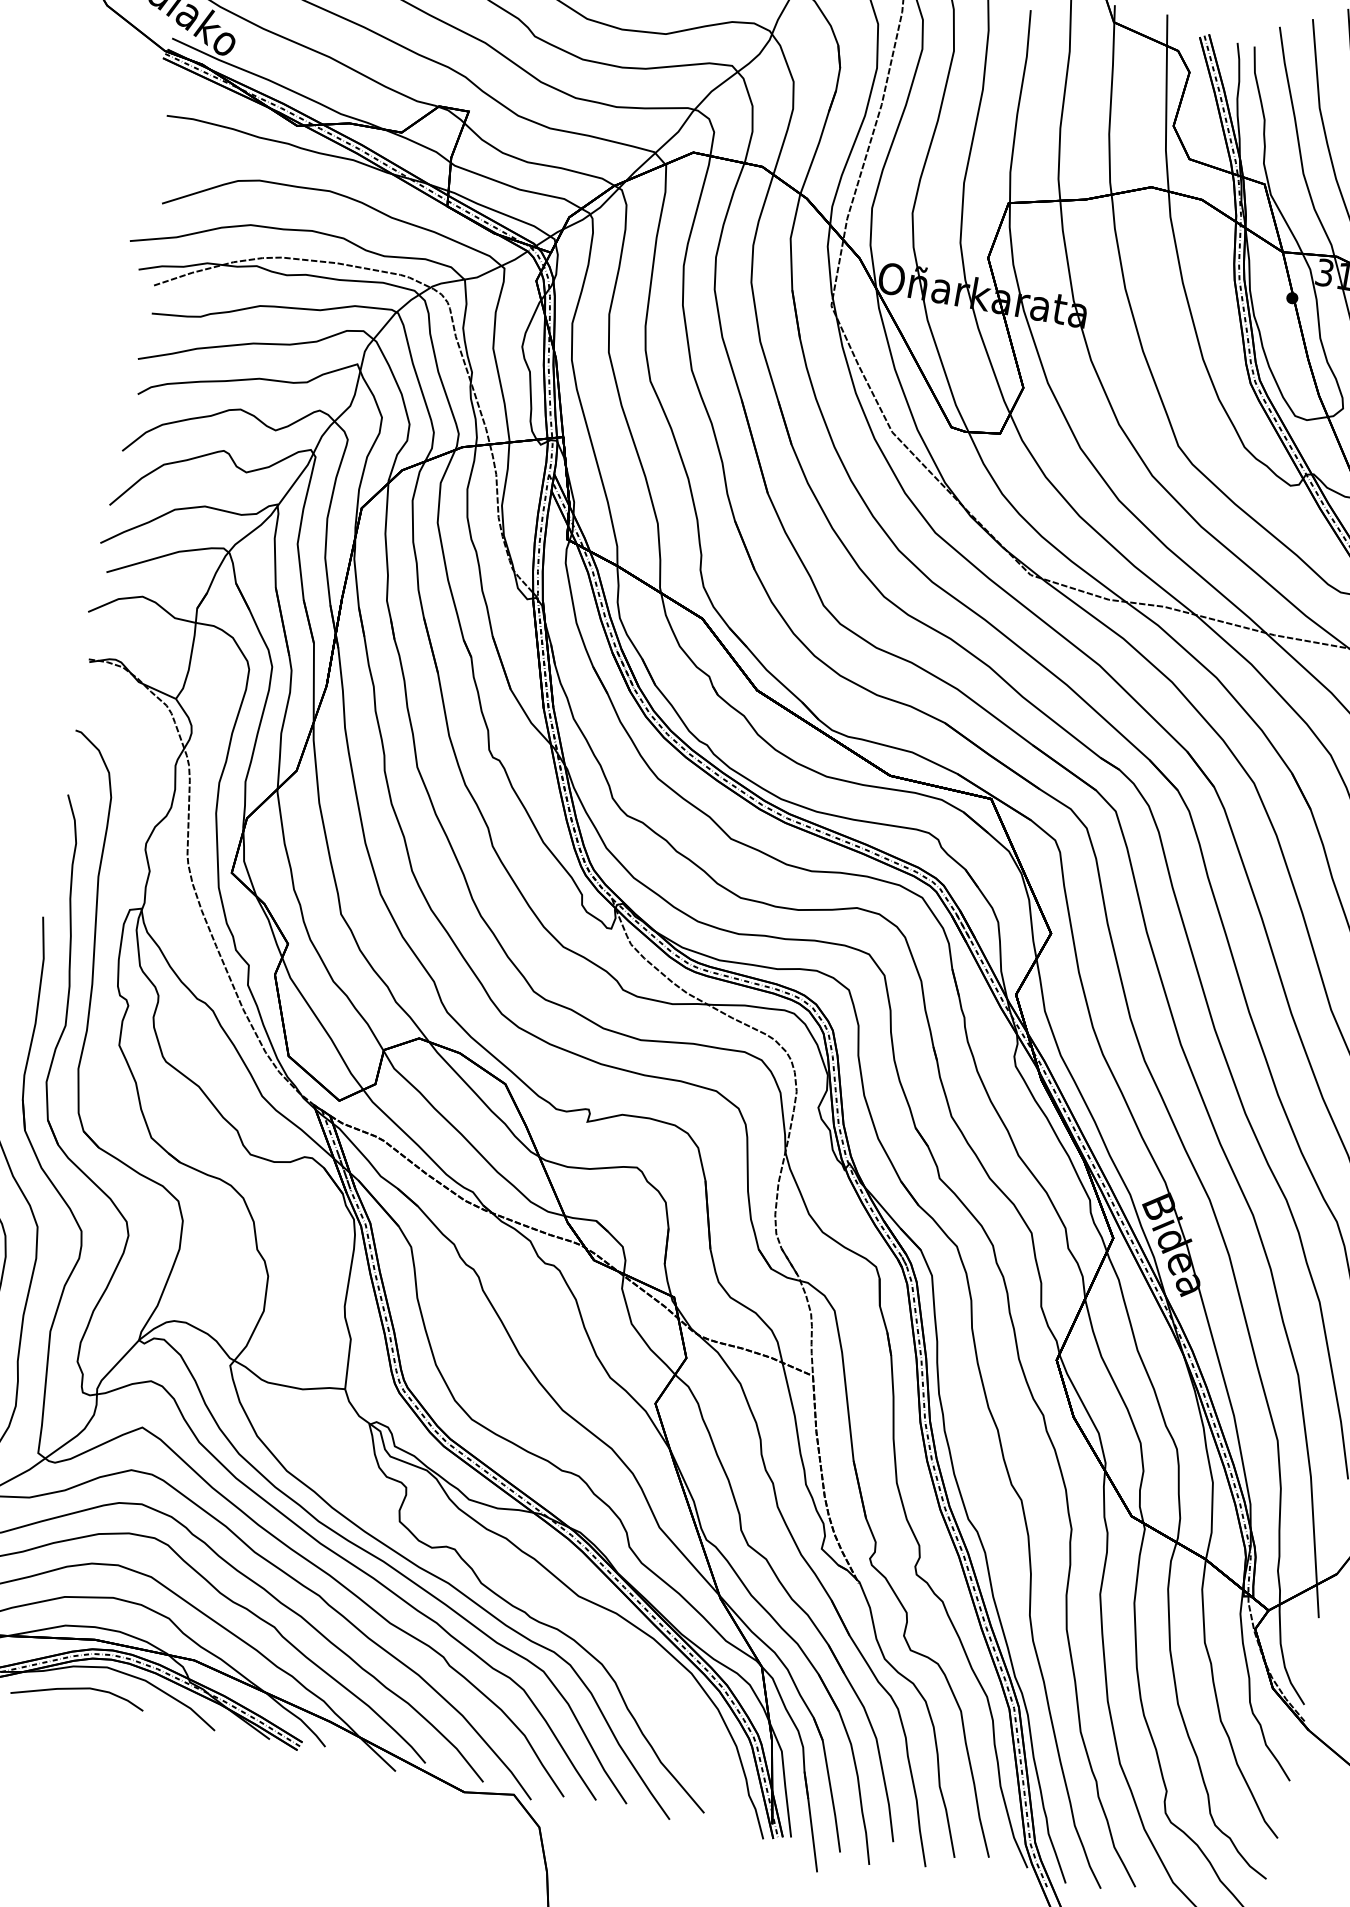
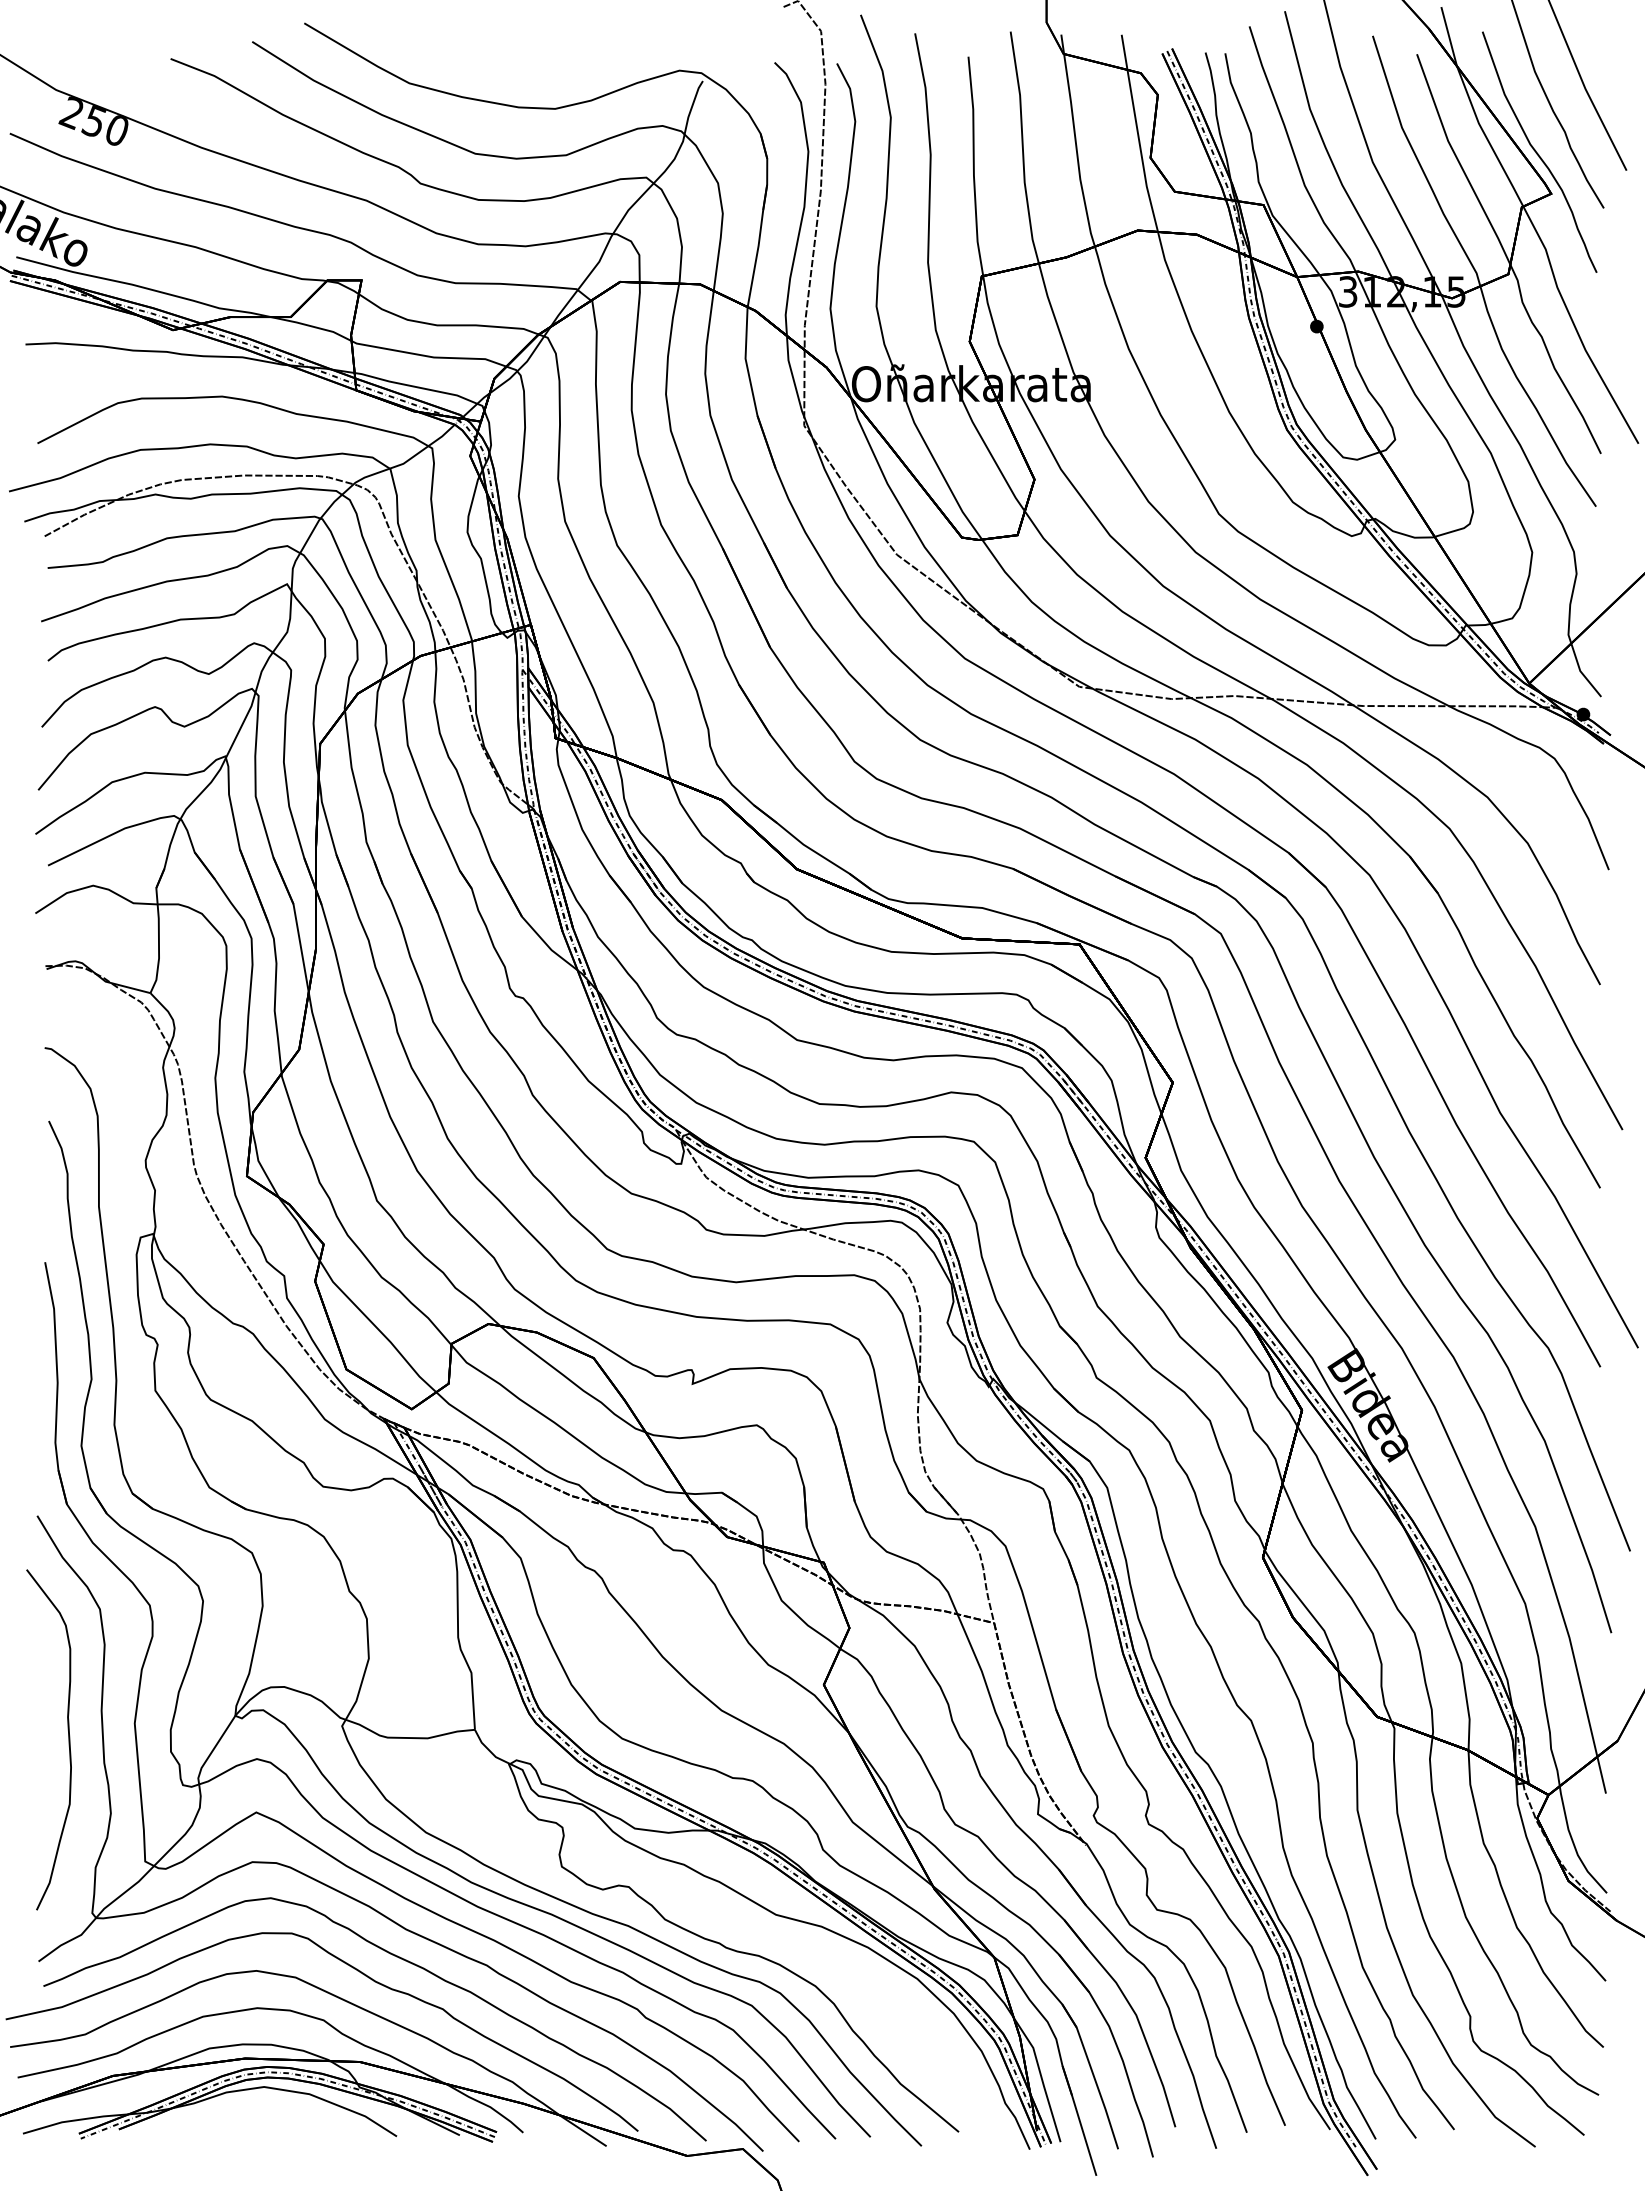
curve: (78, 1689) -> (236, 2117), removed

